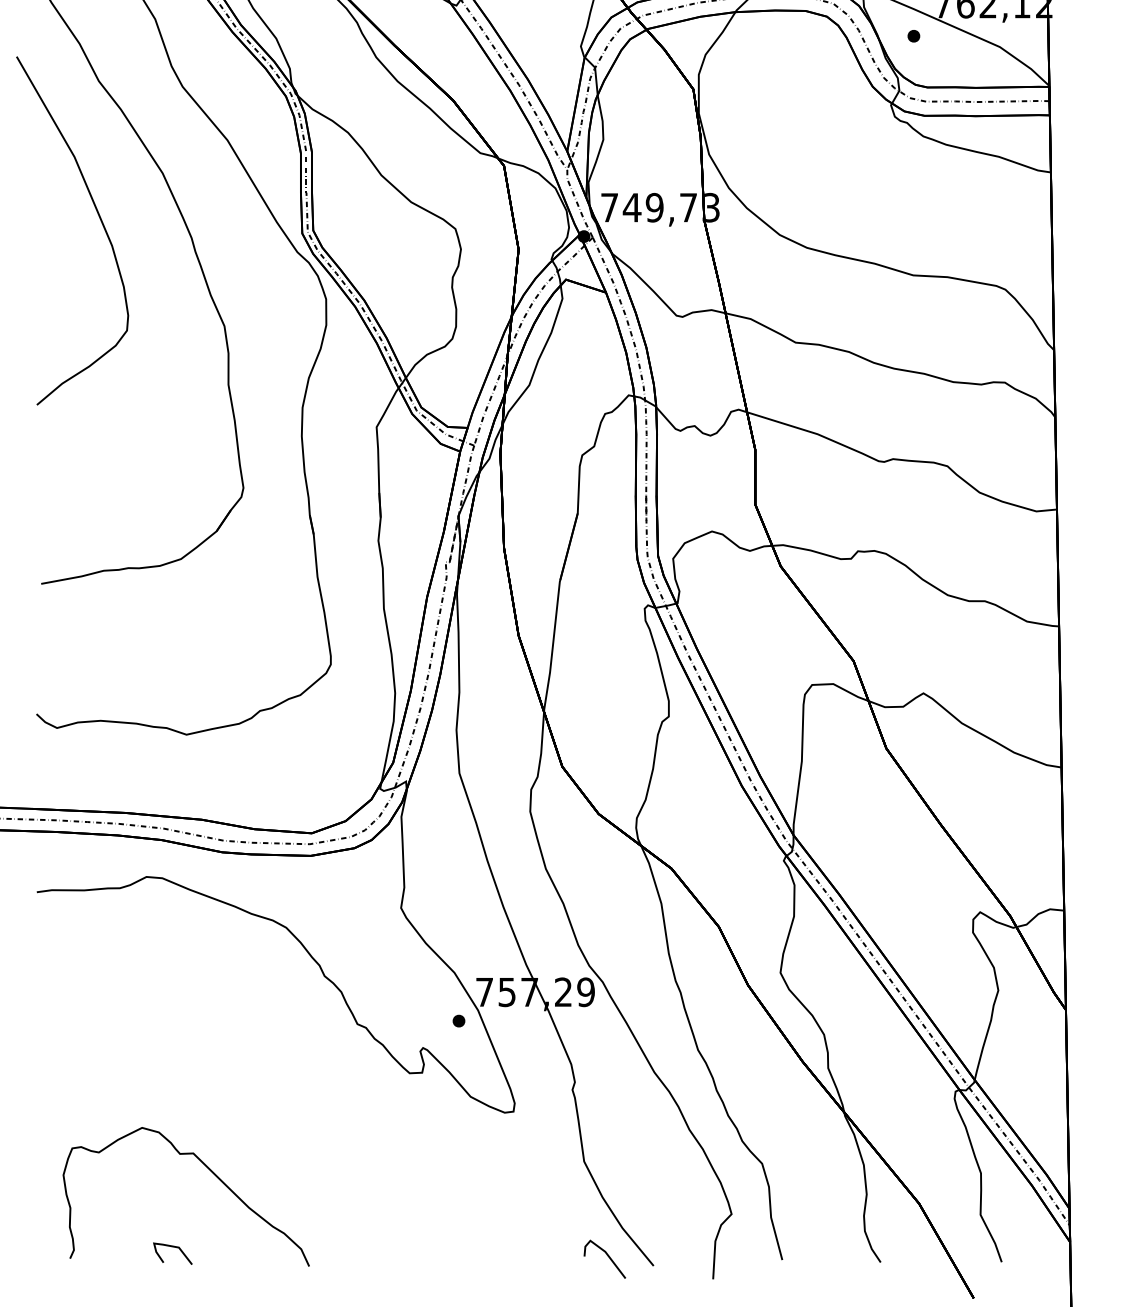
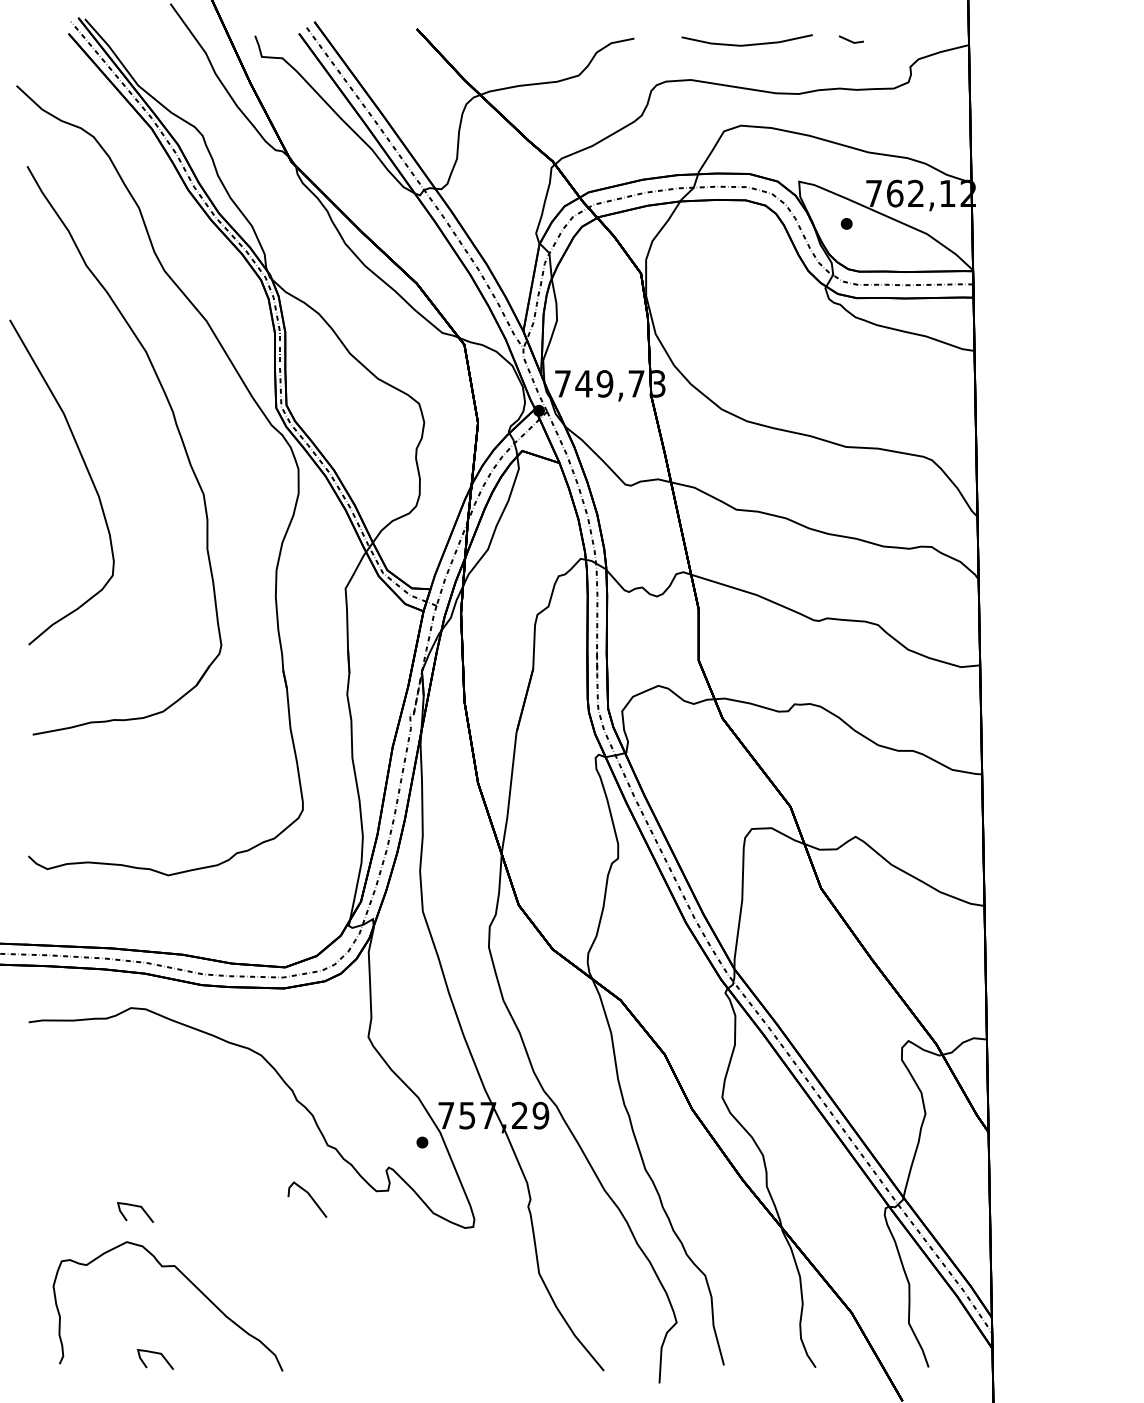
curve: (98, 218) -> (86, 470), moved
curve: (154, 1090) -> (138, 1207), added
line: (607, 1255) -> (309, 1196), moved

